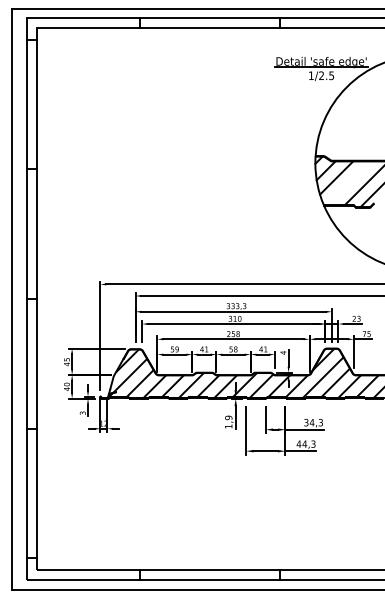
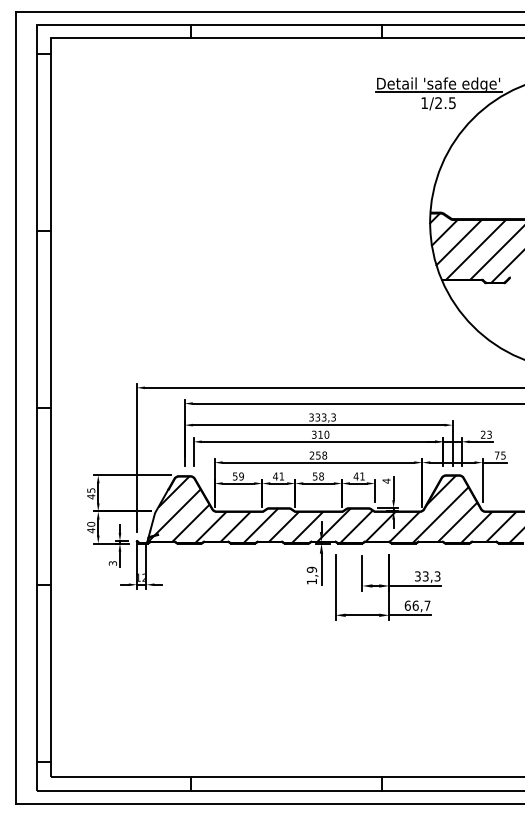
line: (348, 183) -> (475, 249), added
text: (311, 422) -> (425, 576), 34,3 -> 33,3
text: (306, 444) -> (417, 605), 44,3 -> 66,7

